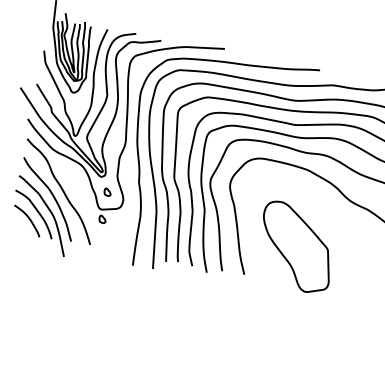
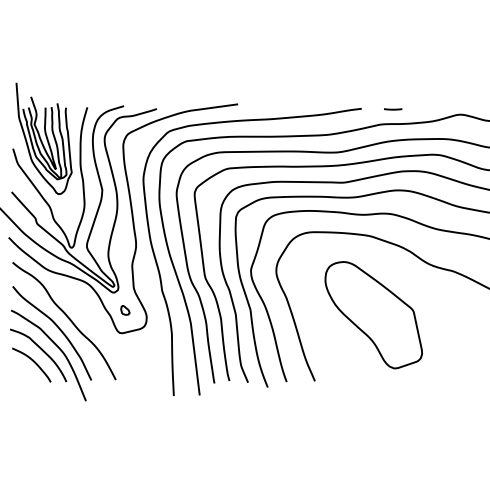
line: (344, 75) -> (393, 109), added
part: (102, 219) -> (125, 345), removed
part: (296, 247) -> (373, 315), moved

